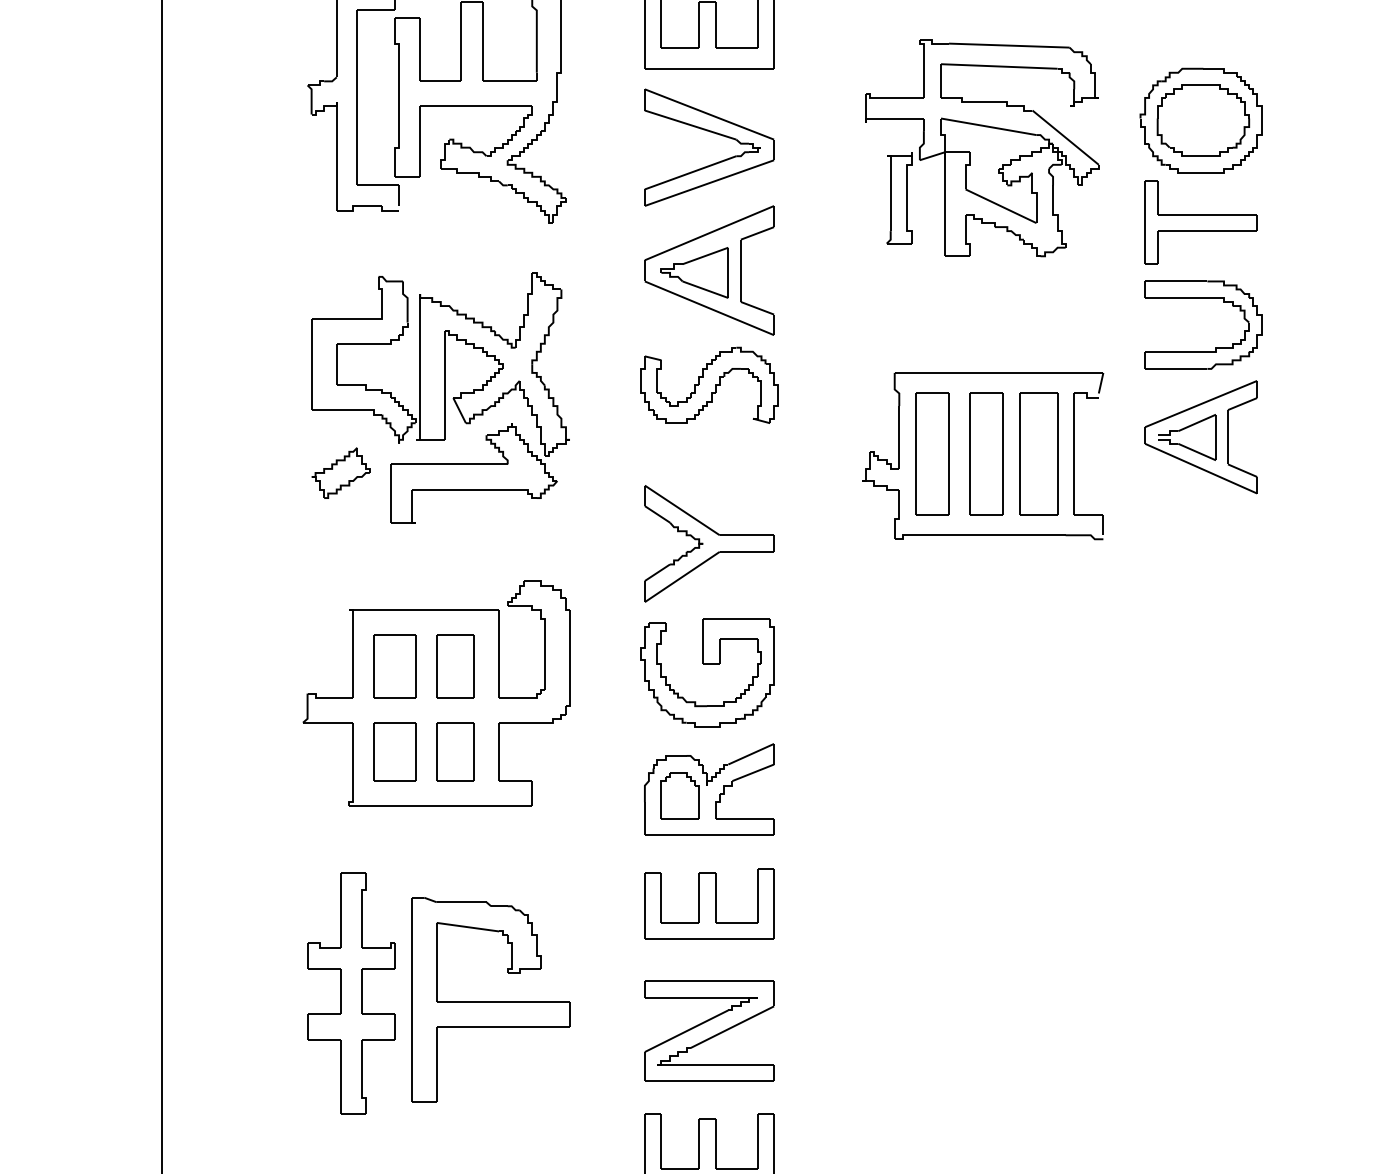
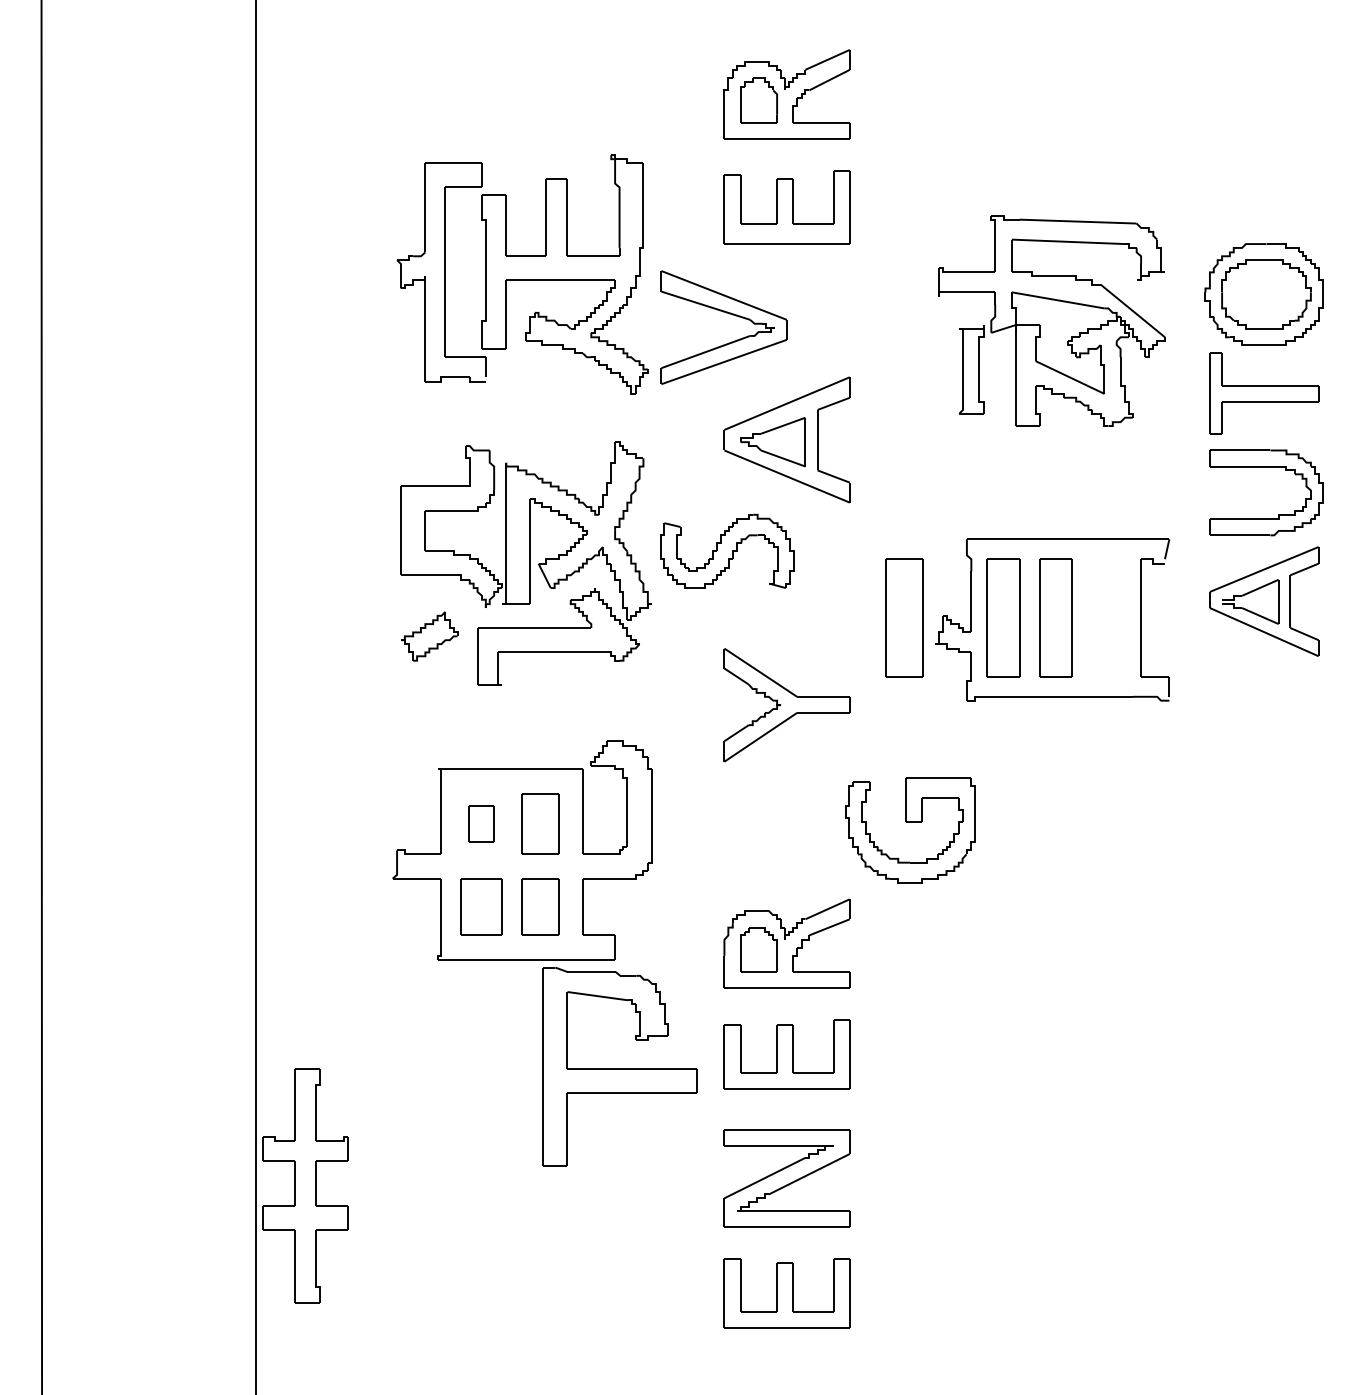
part: (711, 133) -> (726, 313), moved
part: (709, 384) -> (727, 550), moved
part: (1038, 453) -> (904, 617), moved
part: (707, 664) -> (910, 822), moved
part: (394, 665) -> (481, 823), size x0.6
part: (351, 993) -> (305, 1185), moved
part: (490, 999) -> (619, 1066), moved

